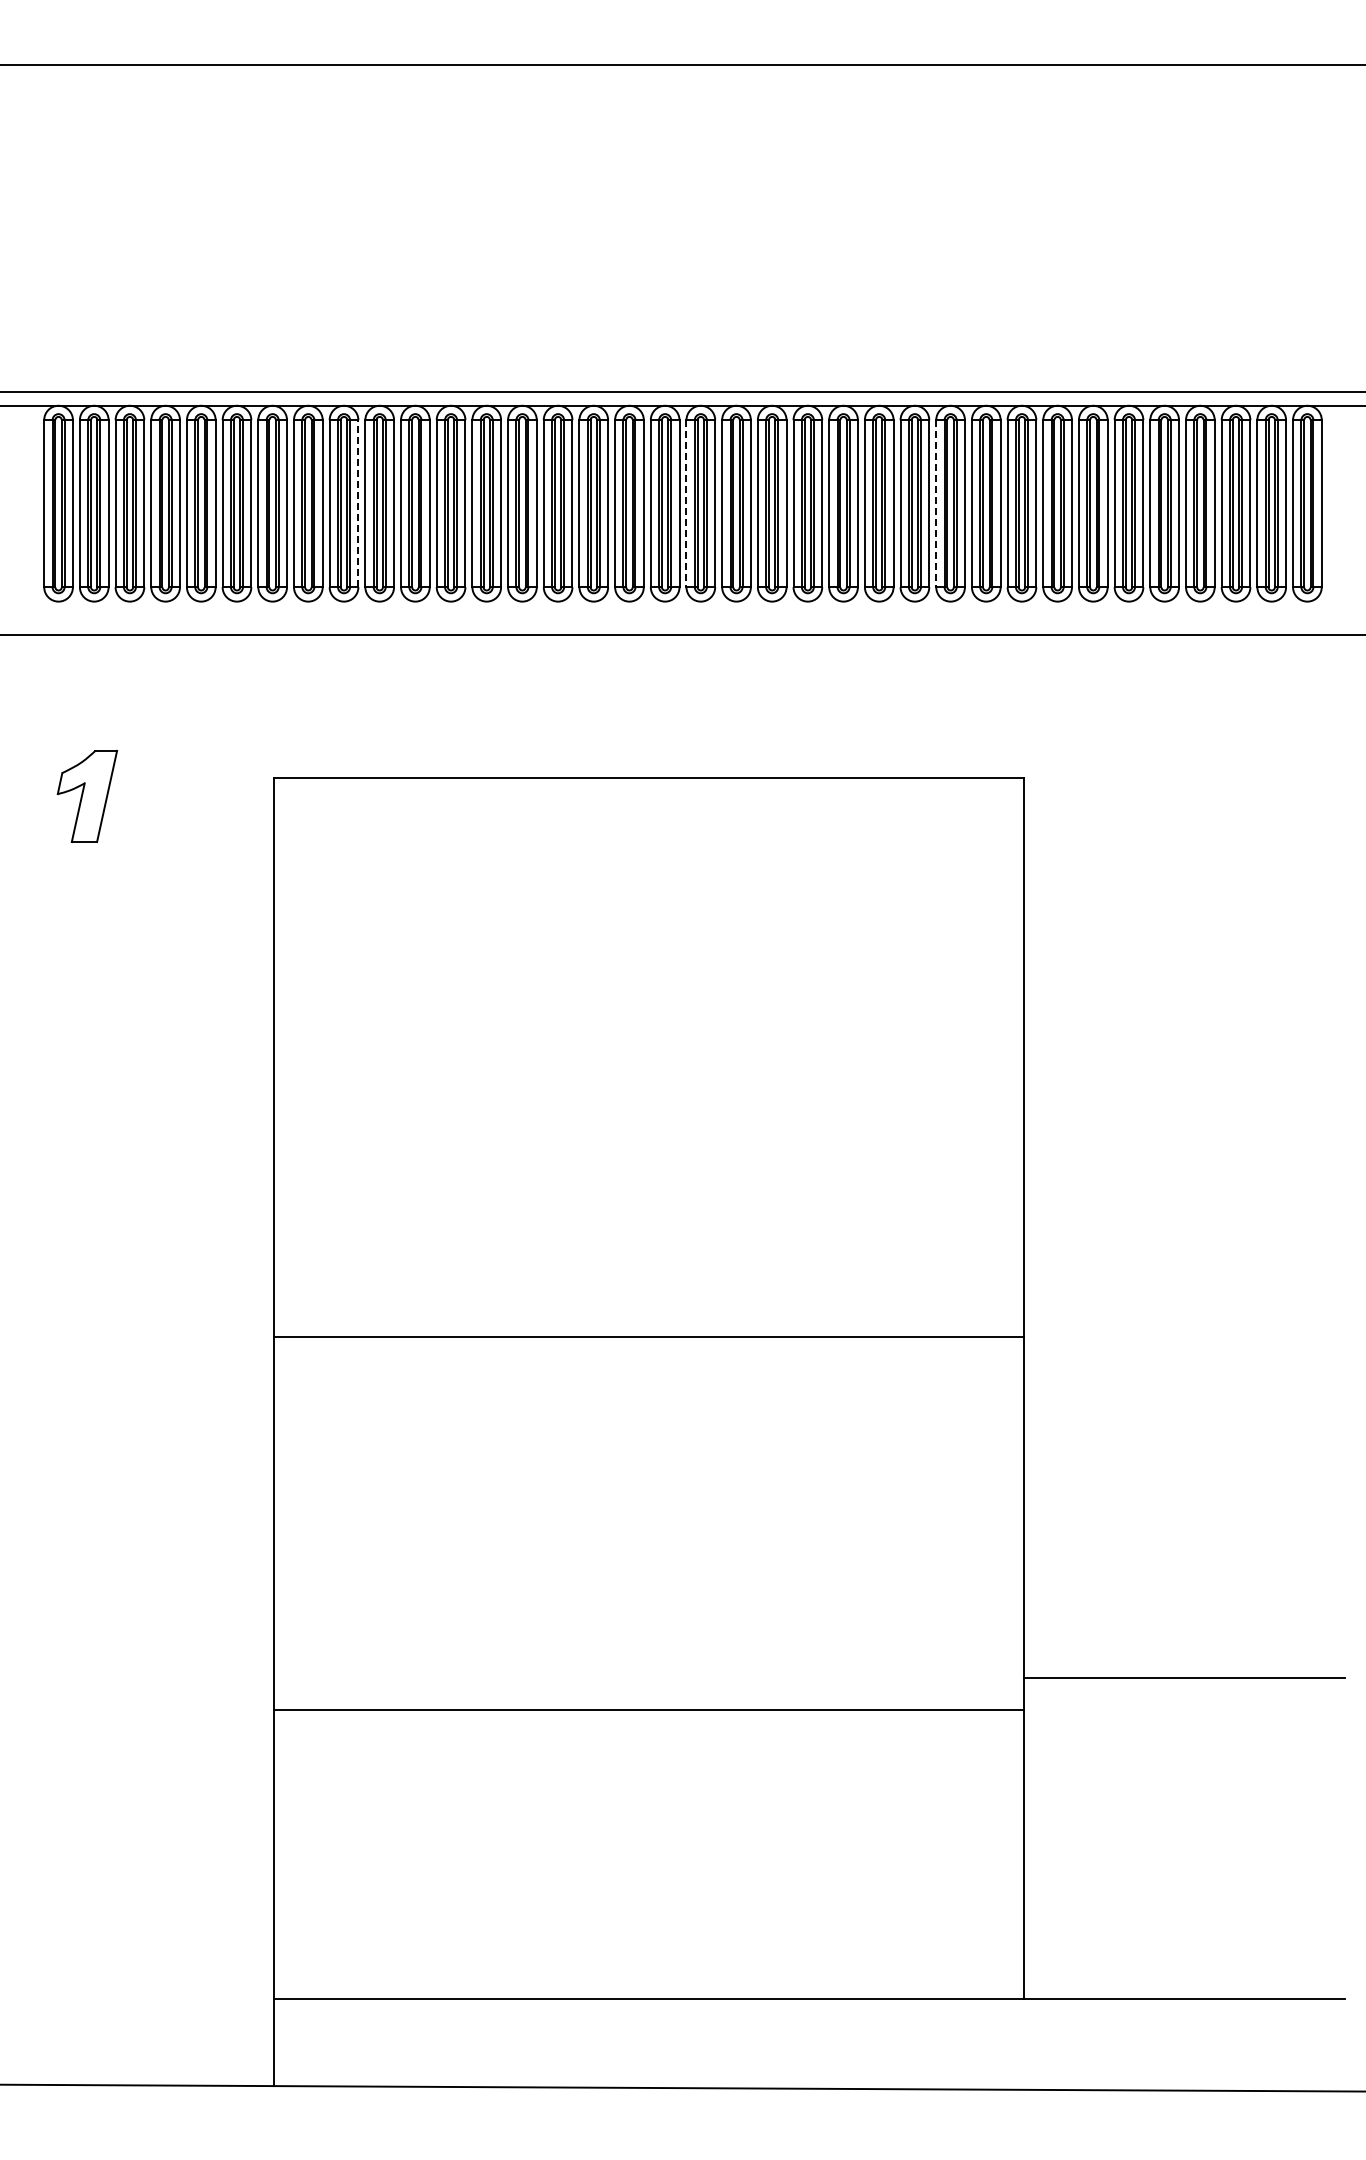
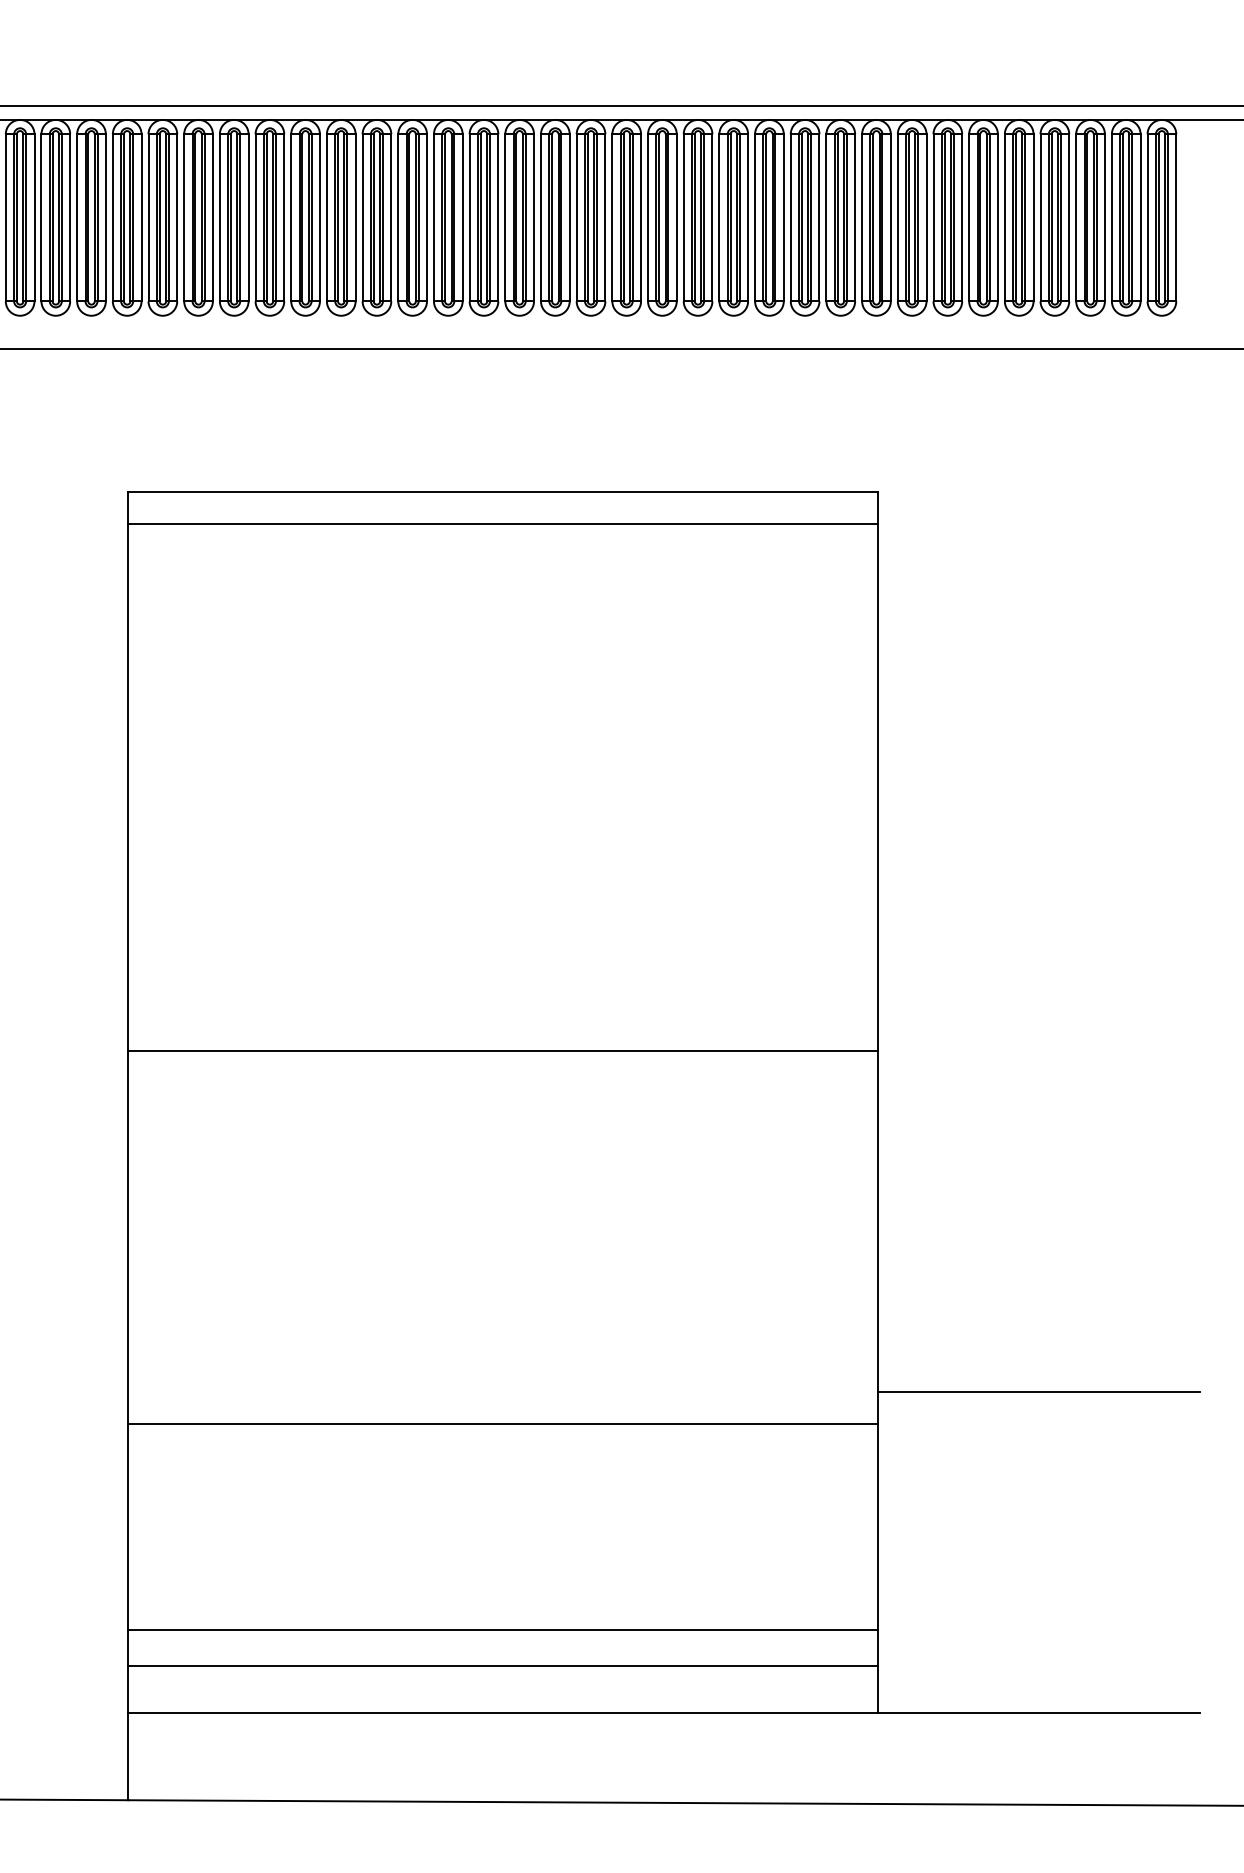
line: (358, 503) -> (213, 217), dashed -> solid
line: (686, 503) -> (541, 217), dashed -> solid
line: (936, 503) -> (791, 217), dashed -> solid
line: (648, 809) -> (503, 523), added
line: (648, 1915) -> (503, 1629), added
line: (648, 1952) -> (503, 1666), added

